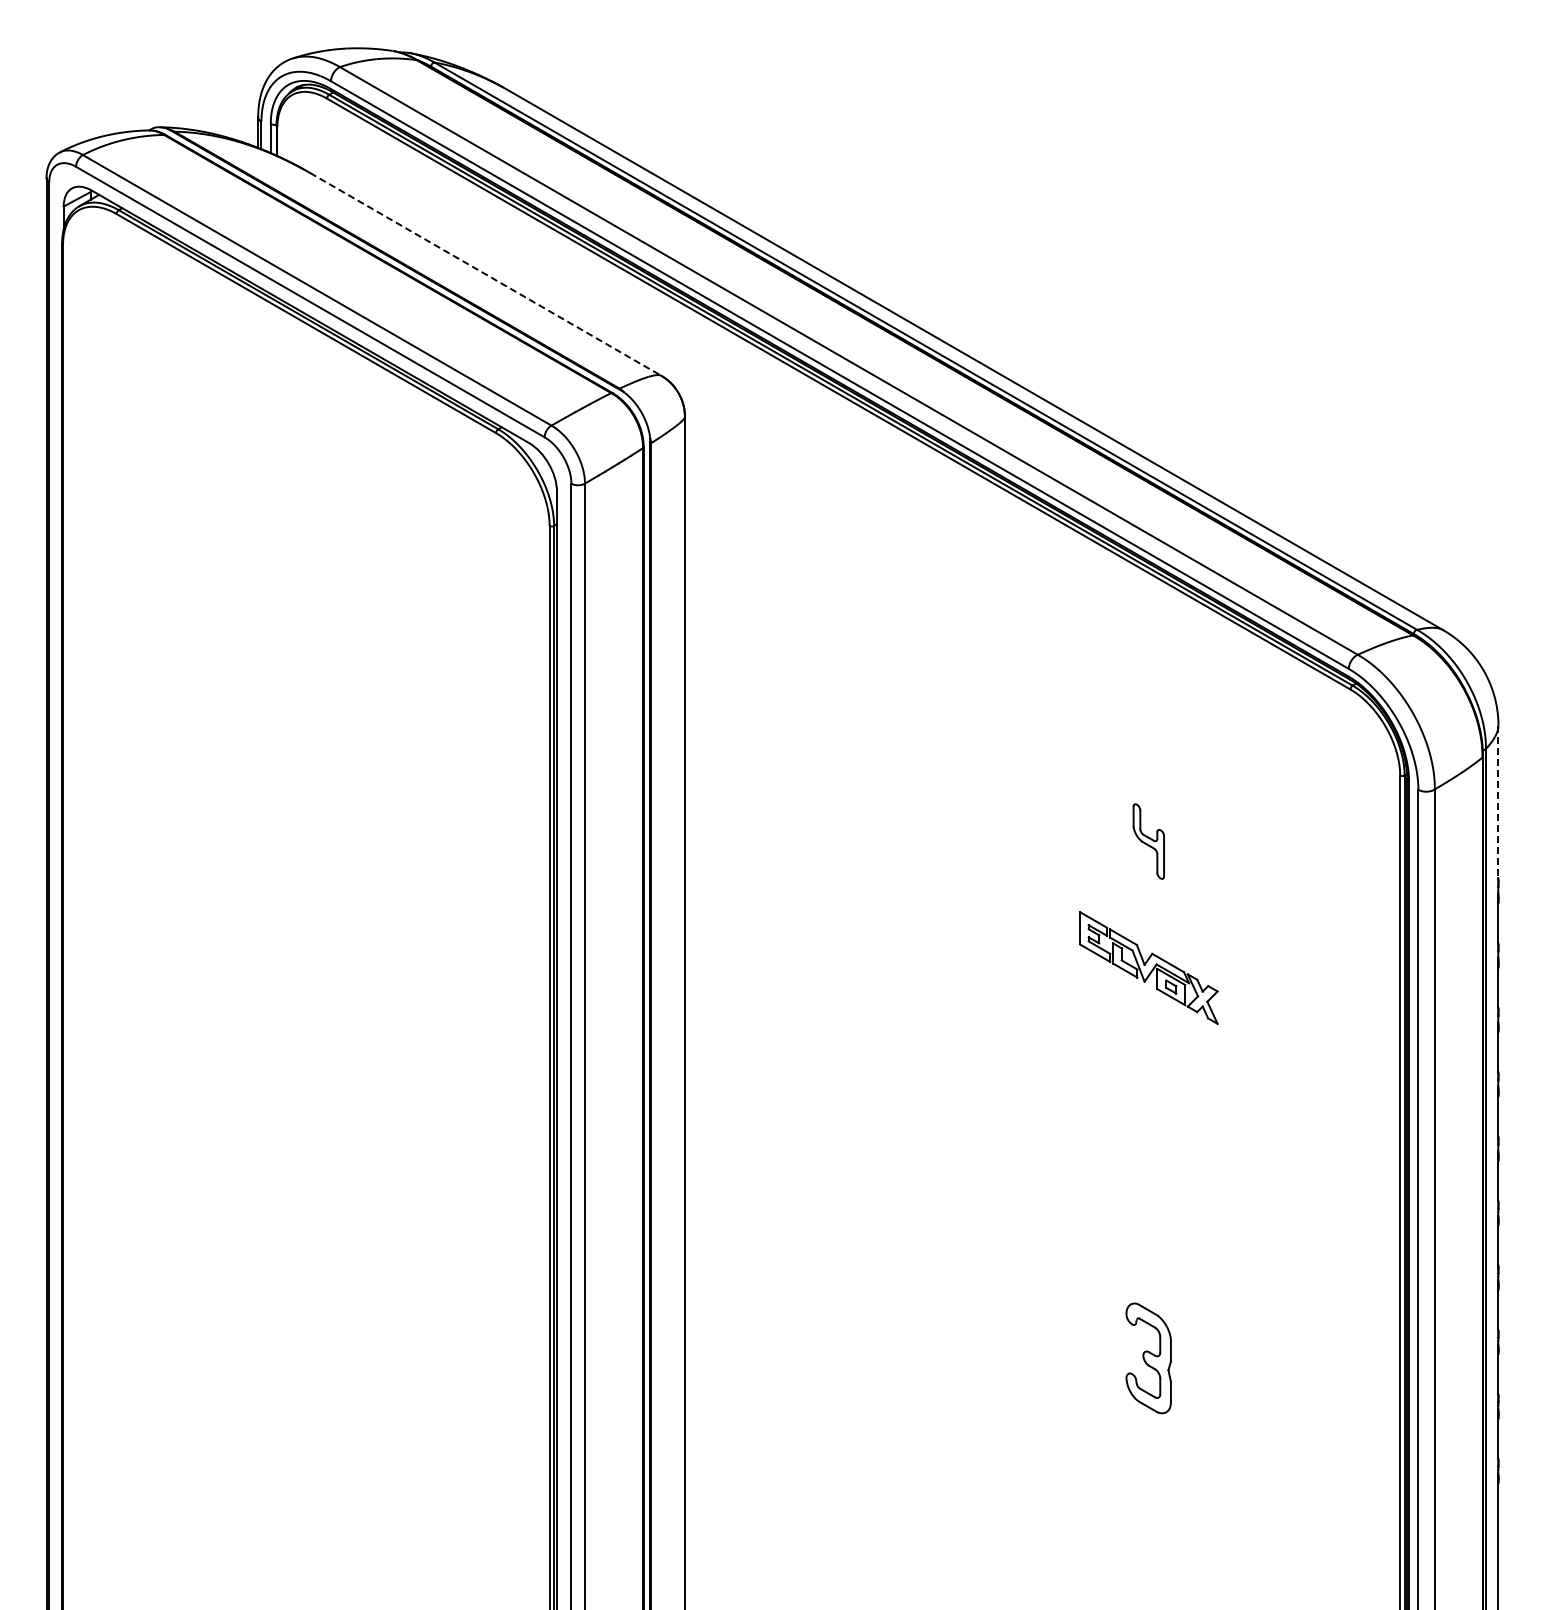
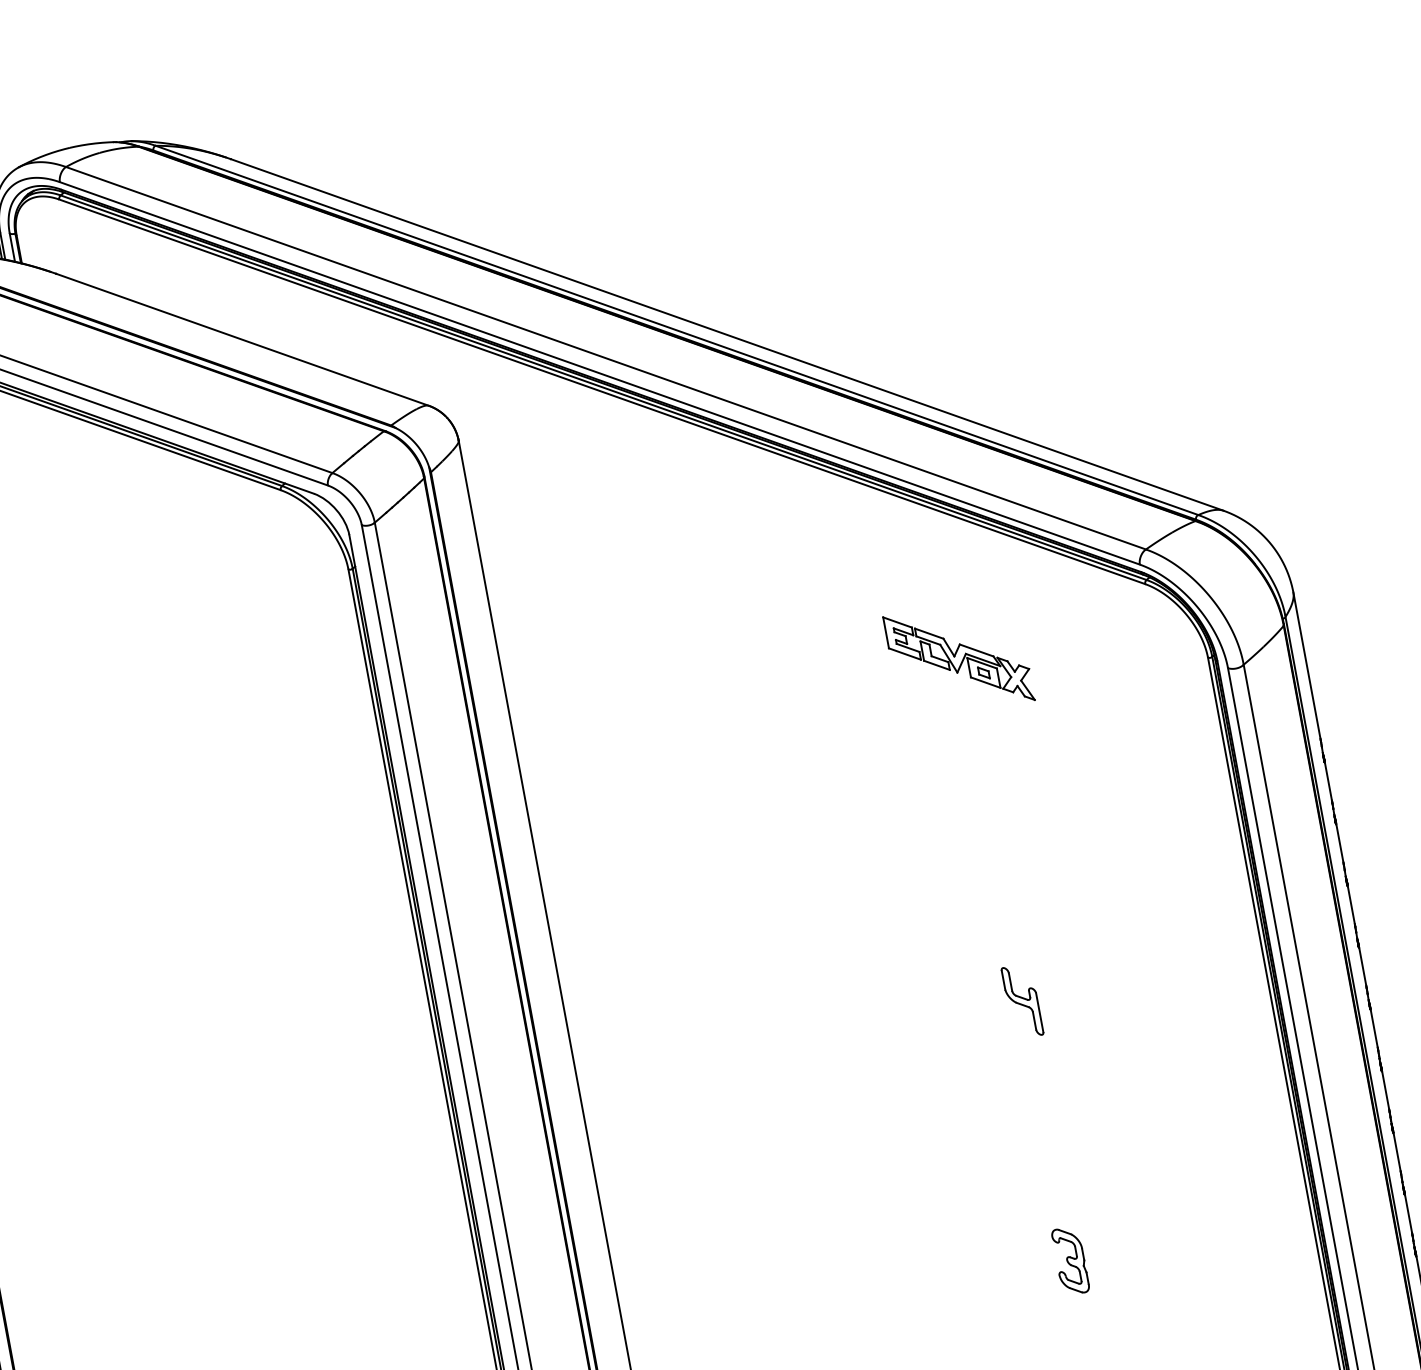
line: (485, 274) -> (242, 339), dashed -> solid
line: (1498, 802) -> (1307, 666), dashed -> solid
part: (1148, 841) -> (1022, 1001), moved
part: (1148, 967) -> (958, 658), moved
part: (1148, 1358) -> (1070, 1261), size x0.62

